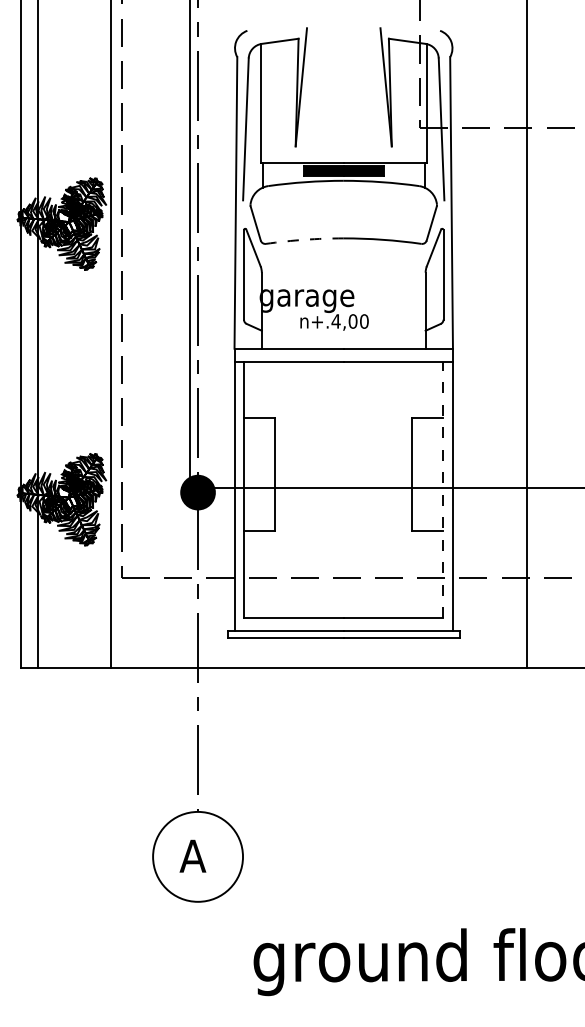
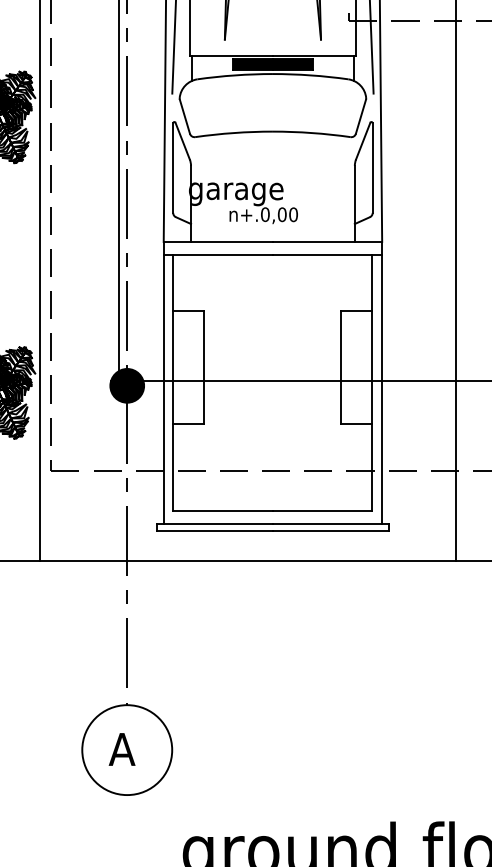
arc: (304, 239) -> (233, 132), dashed -> solid
text: (335, 321) -> (264, 214), n+.4,00 -> n+.0,00
line: (443, 489) -> (372, 382), dashed -> solid

